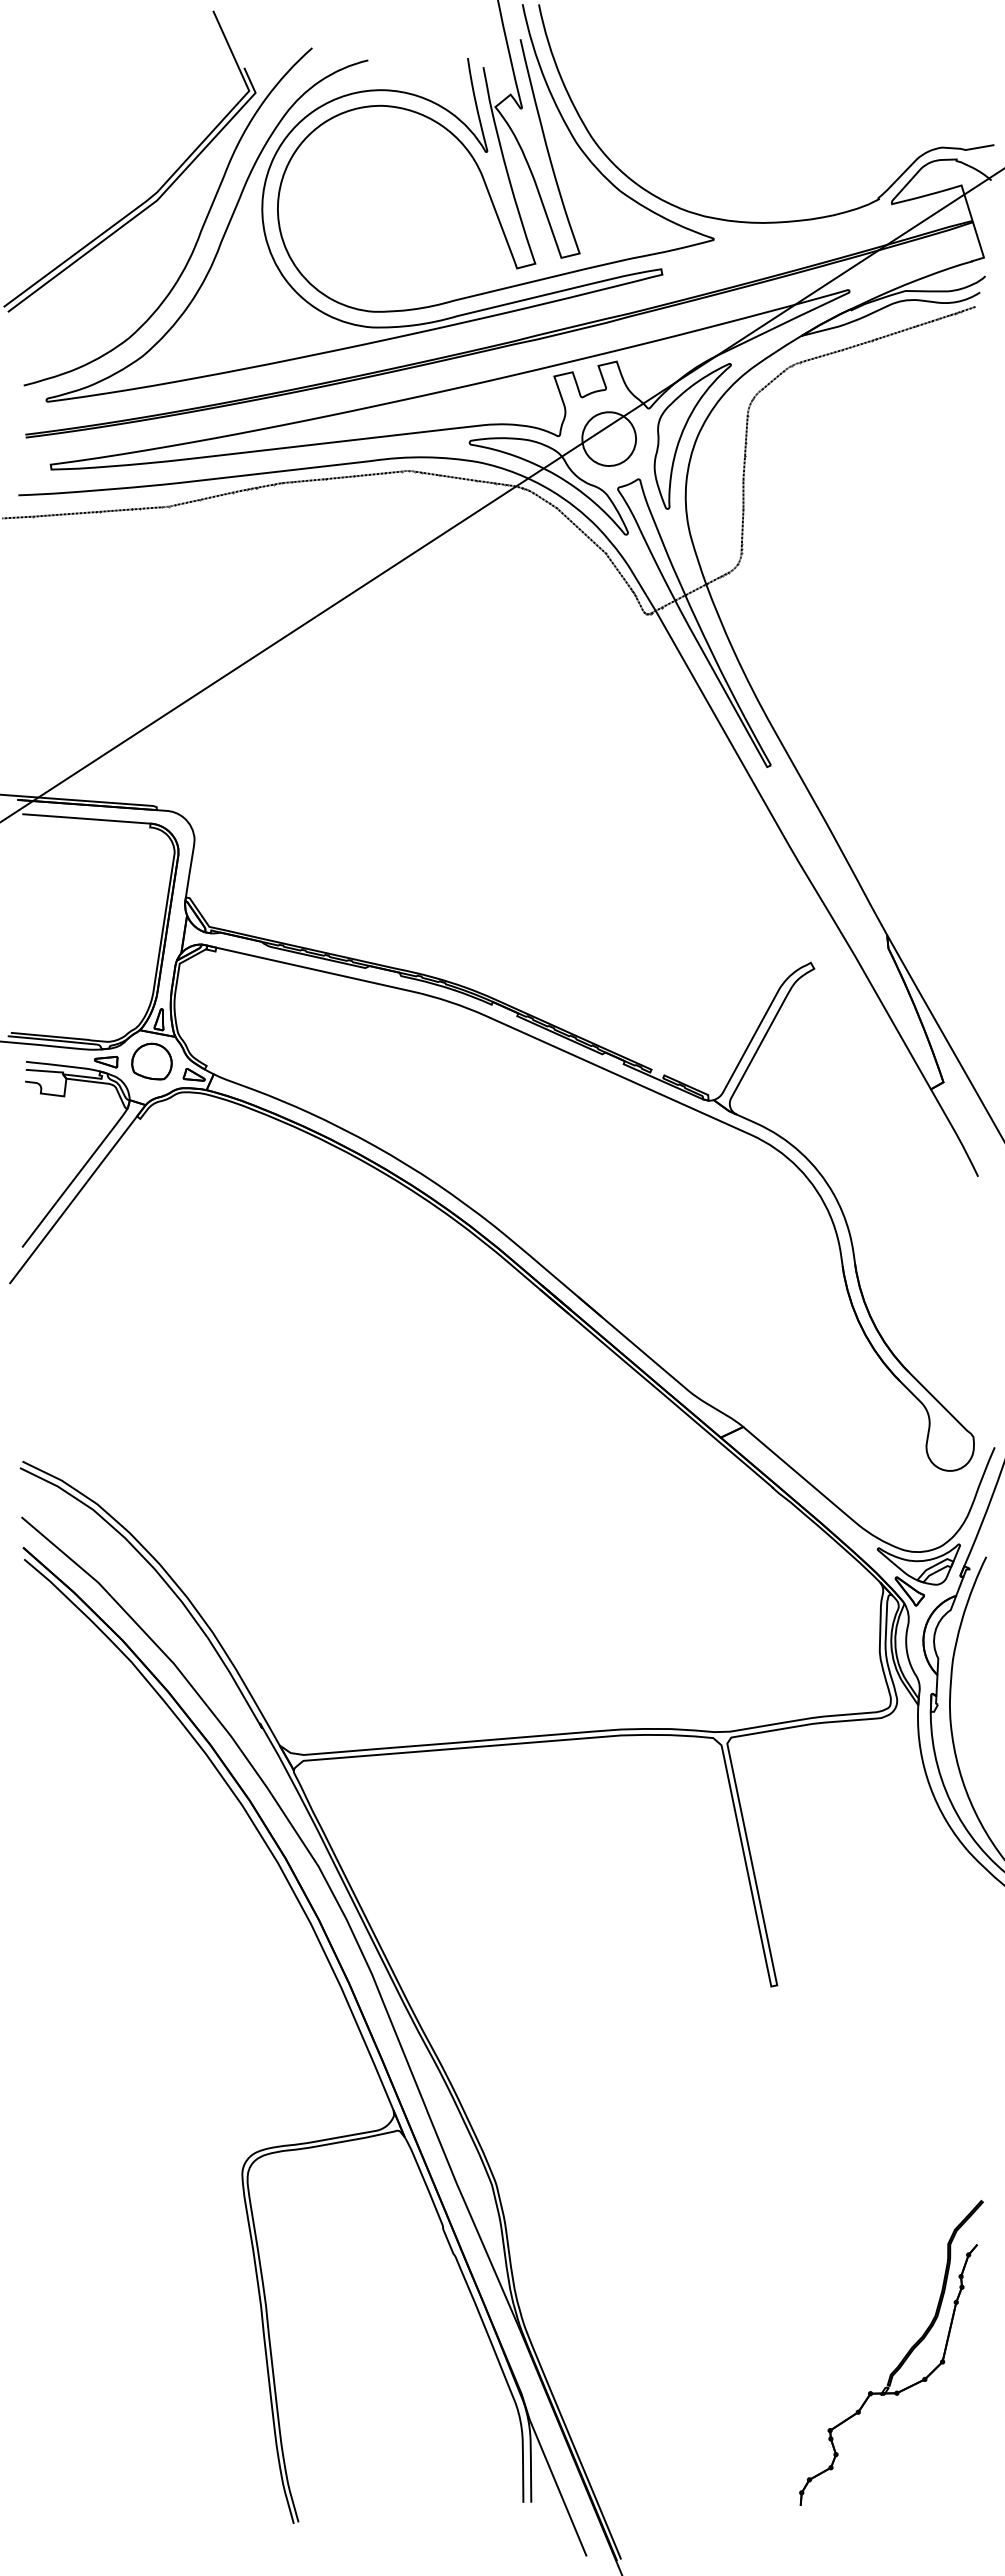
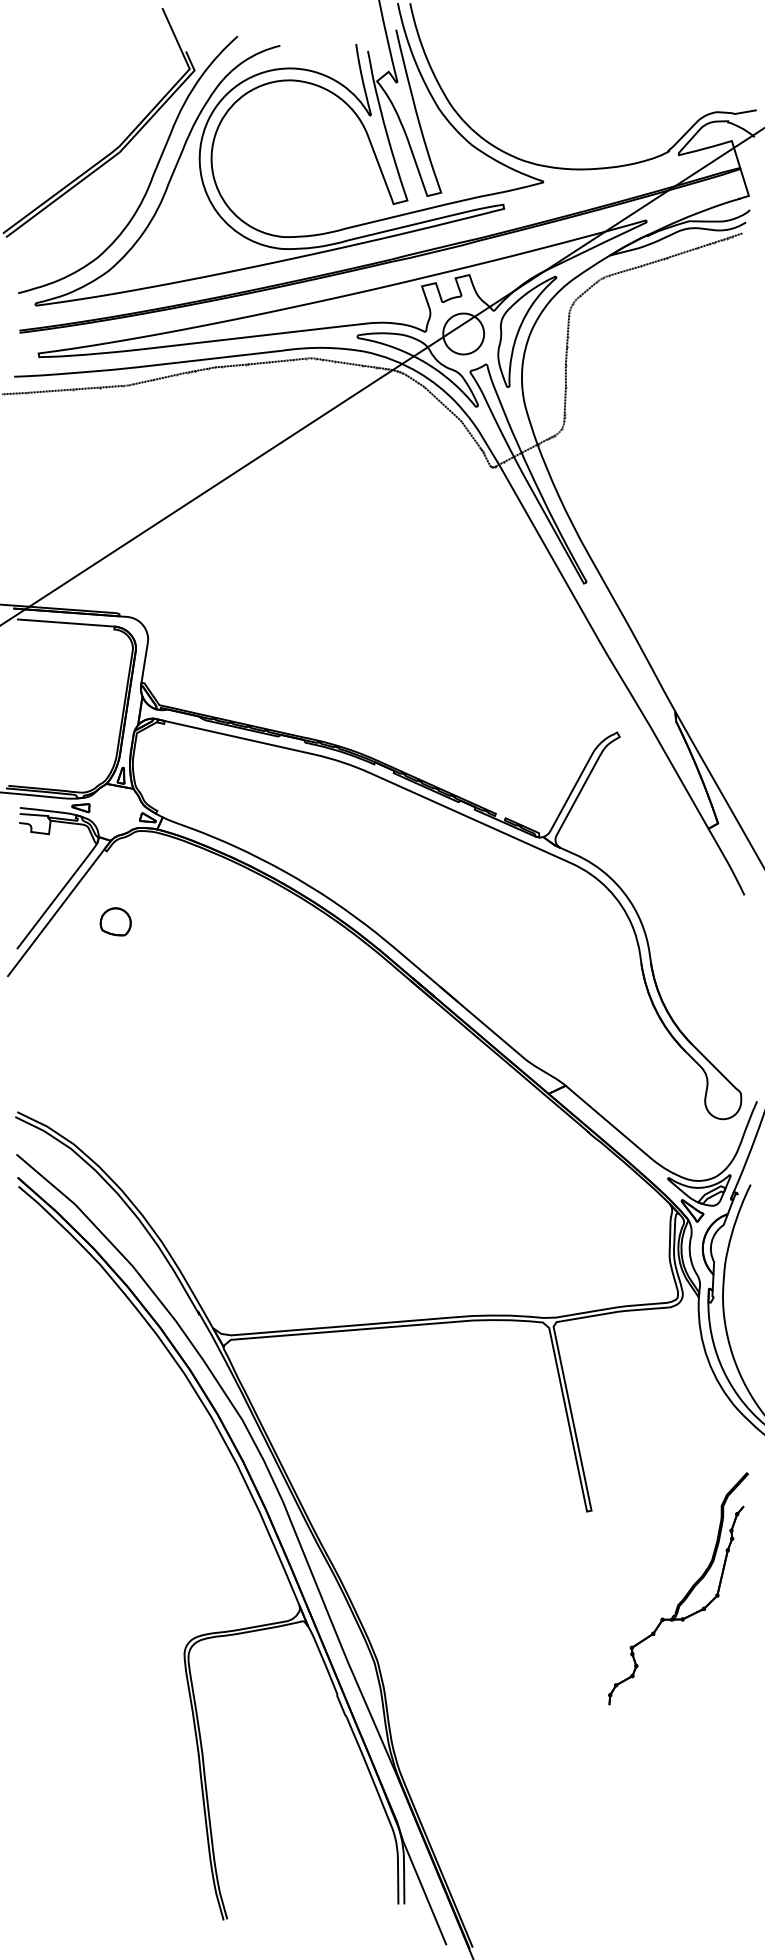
part: (151, 1061) -> (115, 921), moved
part: (900, 2361) -> (685, 1595), moved

